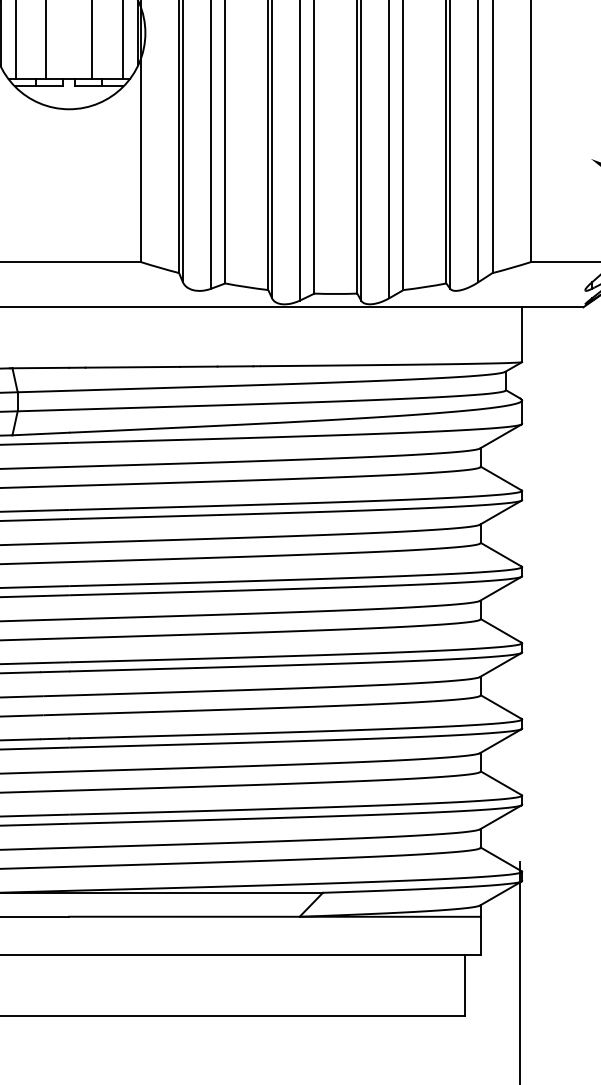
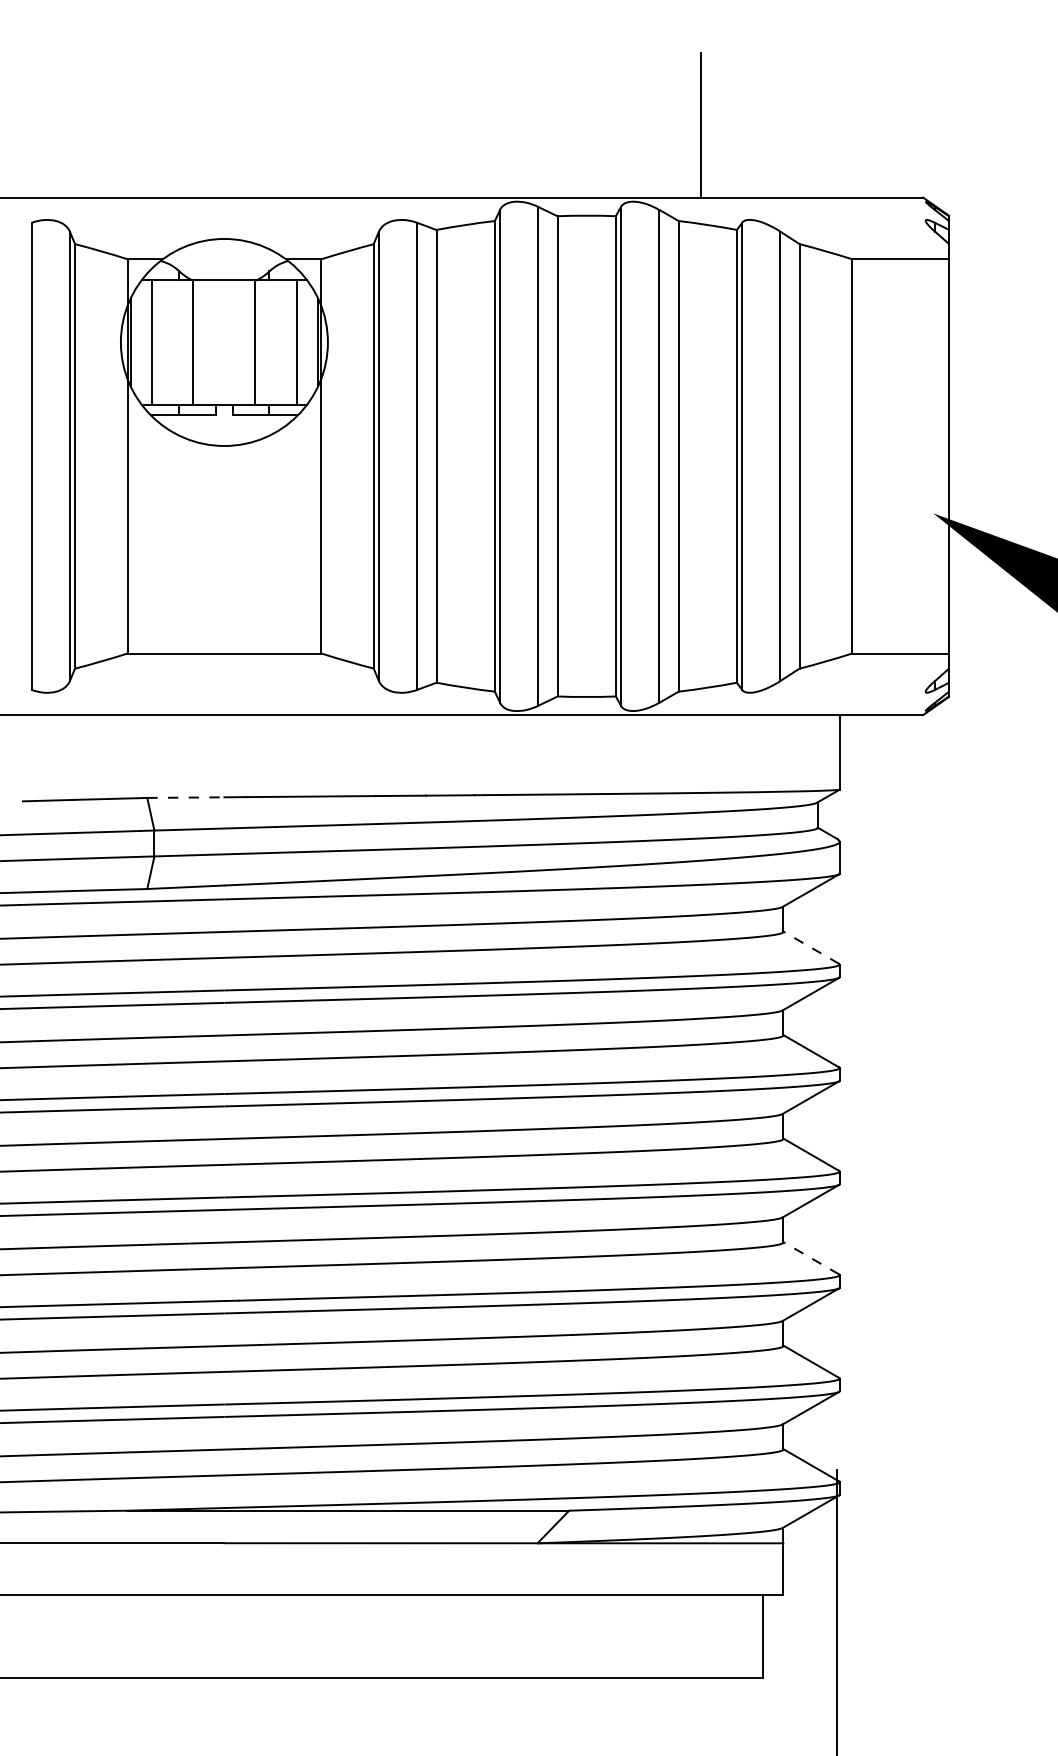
line: (40, 367) -> (185, 797), solid -> dashed
line: (500, 478) -> (810, 947), solid -> dashed
line: (500, 707) -> (810, 1258), solid -> dashed

